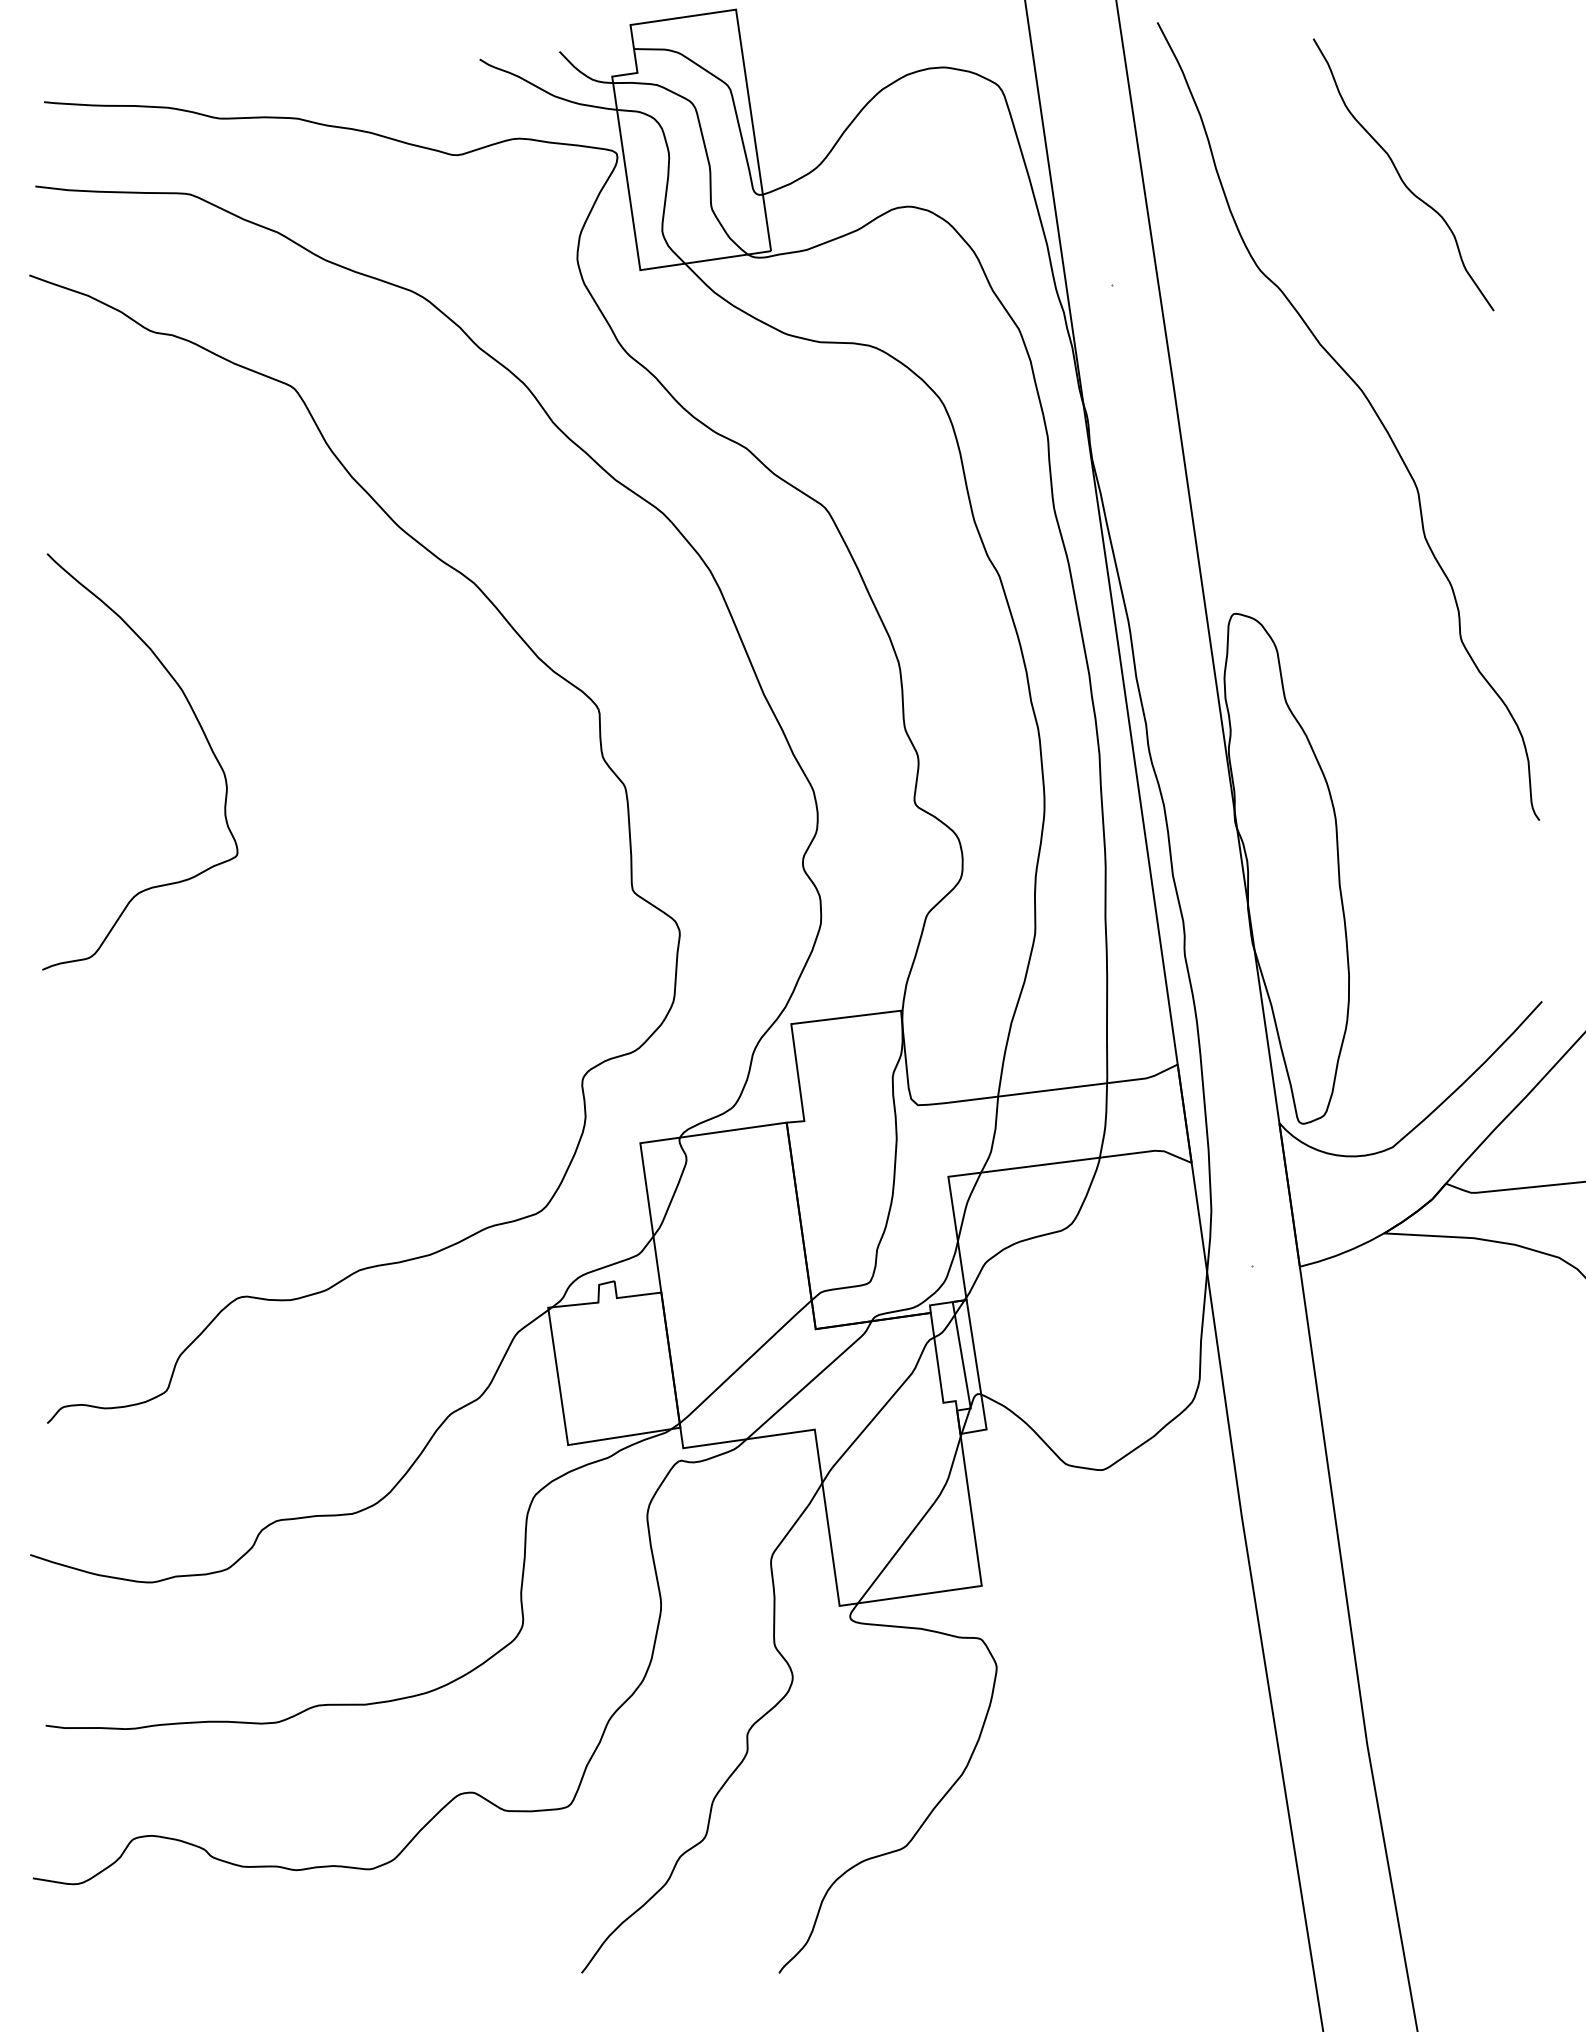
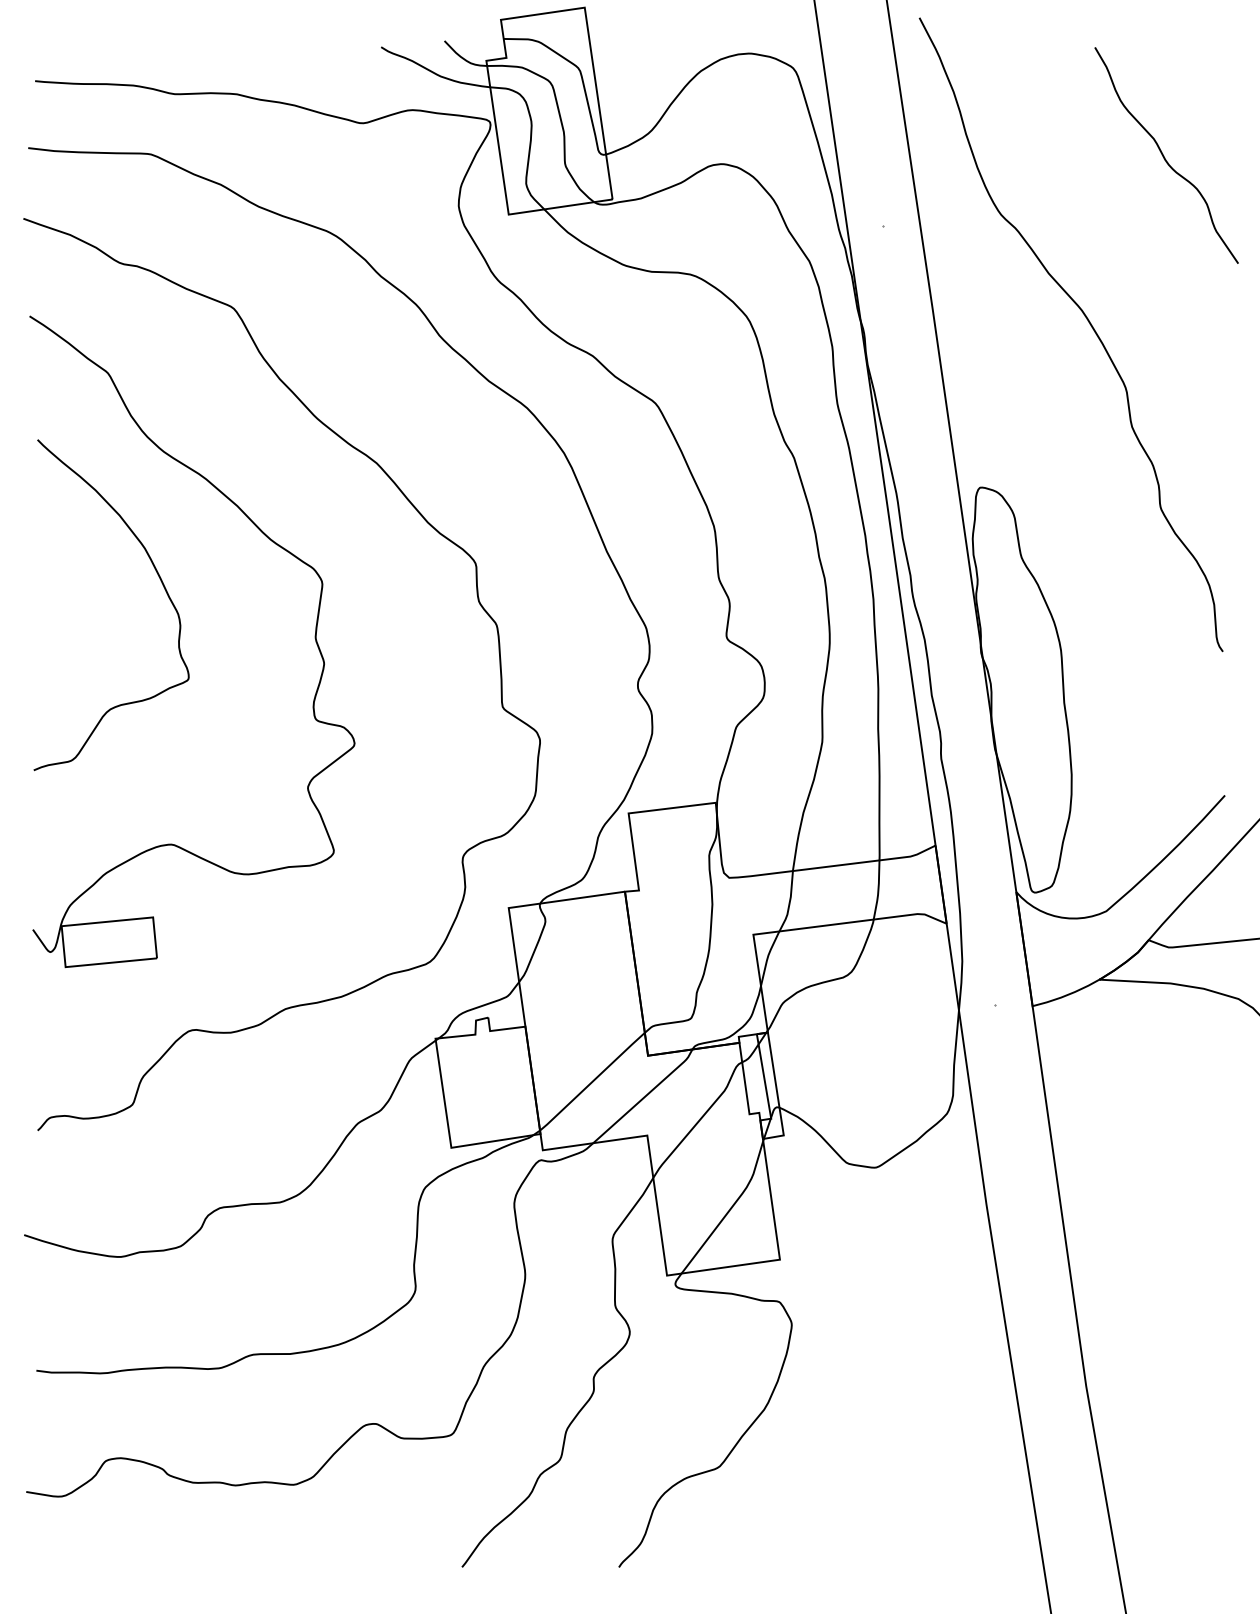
curve: (1400, 175) -> (1164, 156), moved
part: (396, 805) -> (315, 639), added

